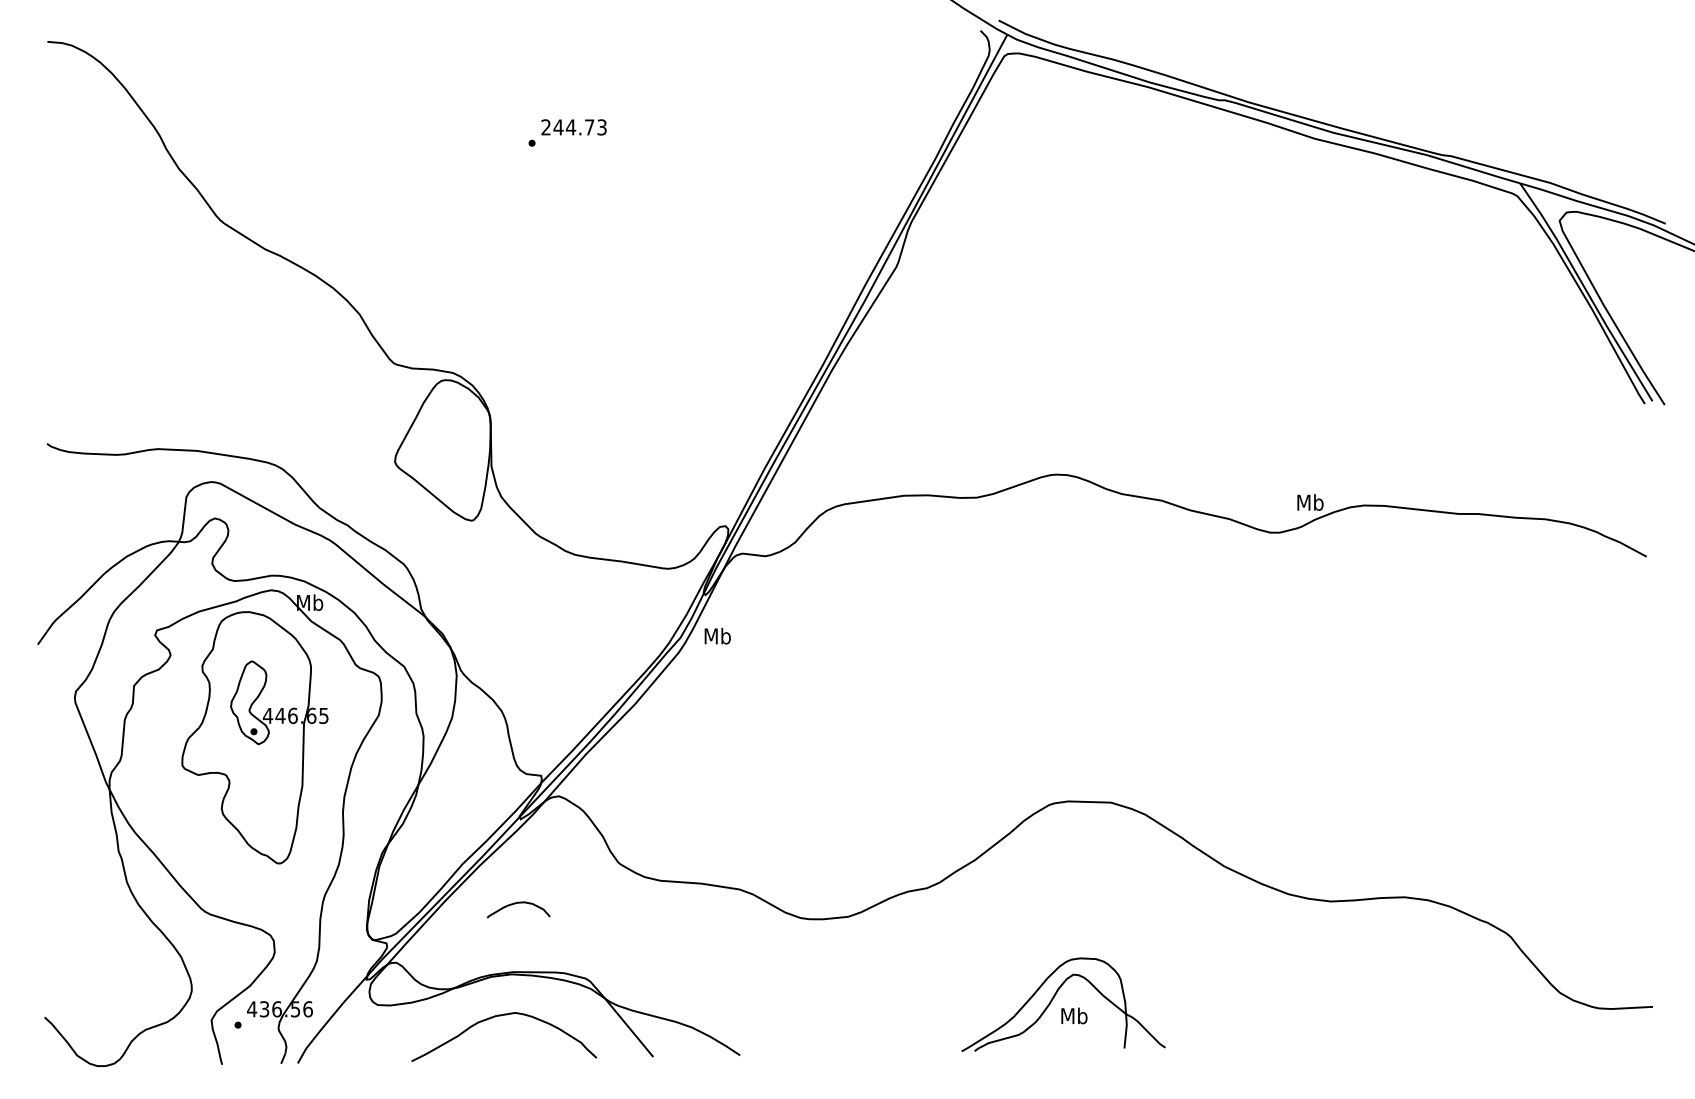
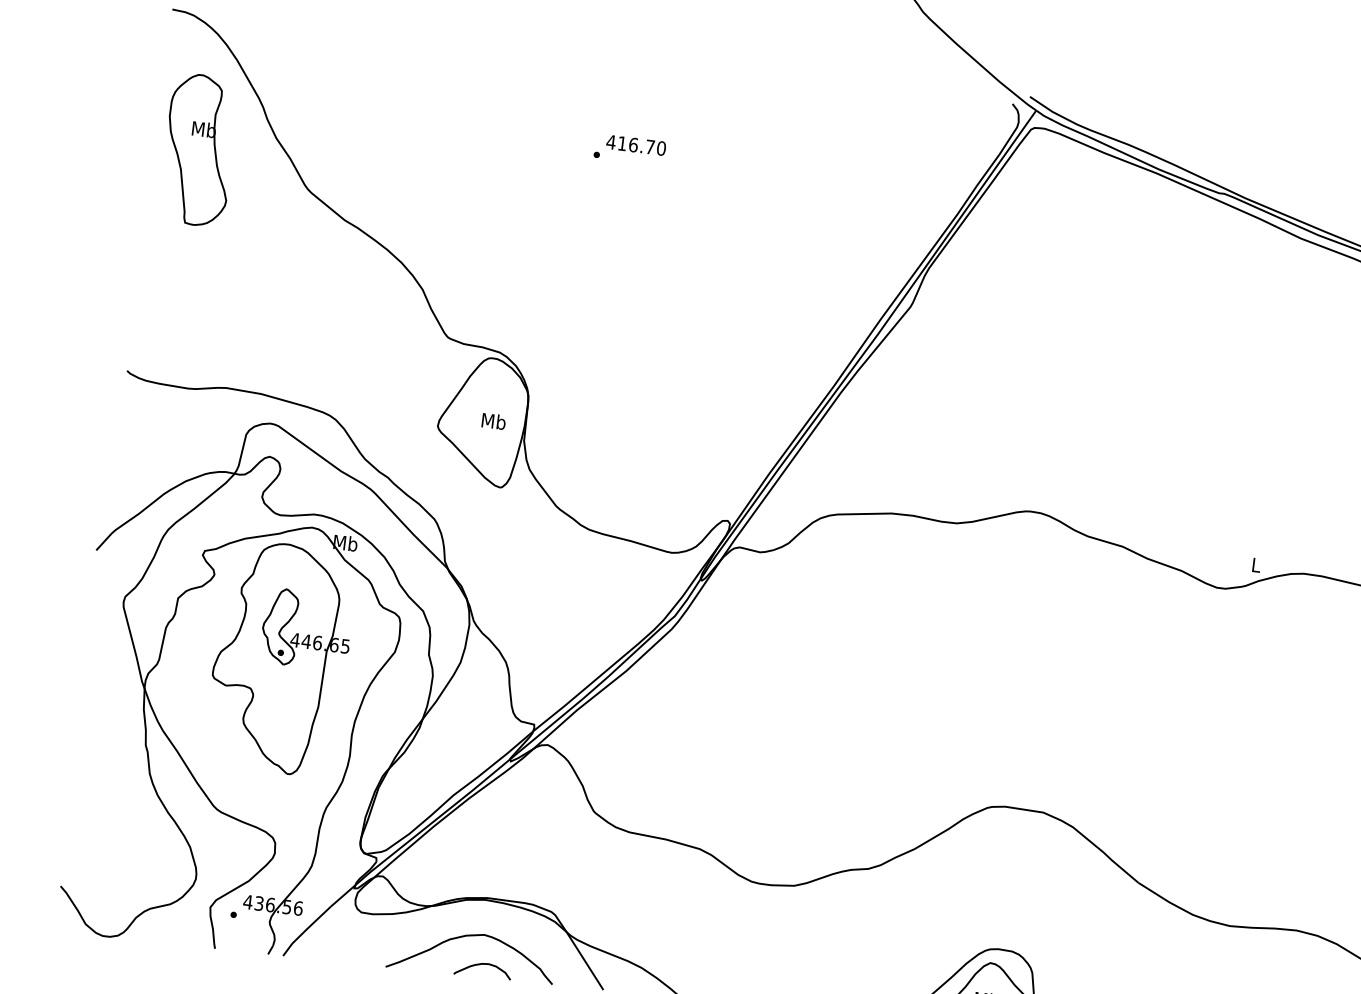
text: (573, 127) -> (635, 145), 244.73 -> 416.70
part: (95, 191) -> (198, 149), added
text: (1310, 502) -> (1256, 565), Mb -> L
text: (717, 635) -> (493, 420), moved
curve: (515, 904) -> (480, 965), moved

